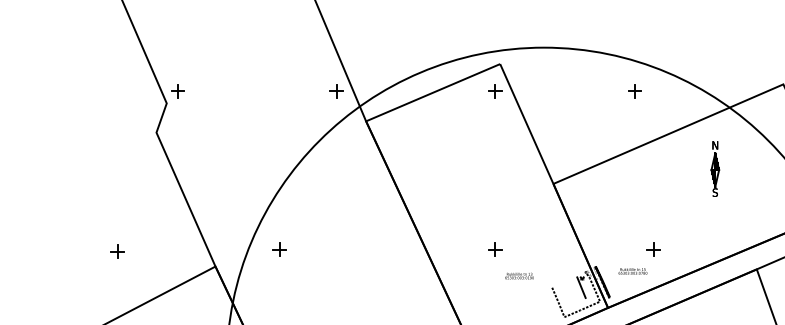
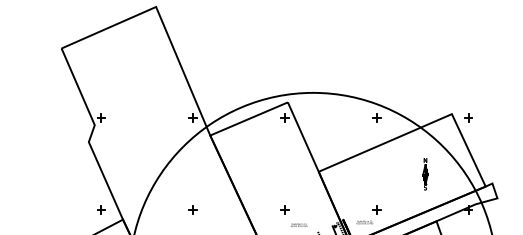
part: (634, 90) -> (376, 117), moved
part: (715, 169) -> (425, 174), moved
part: (278, 249) -> (192, 209), moved
part: (117, 250) -> (101, 209), moved

